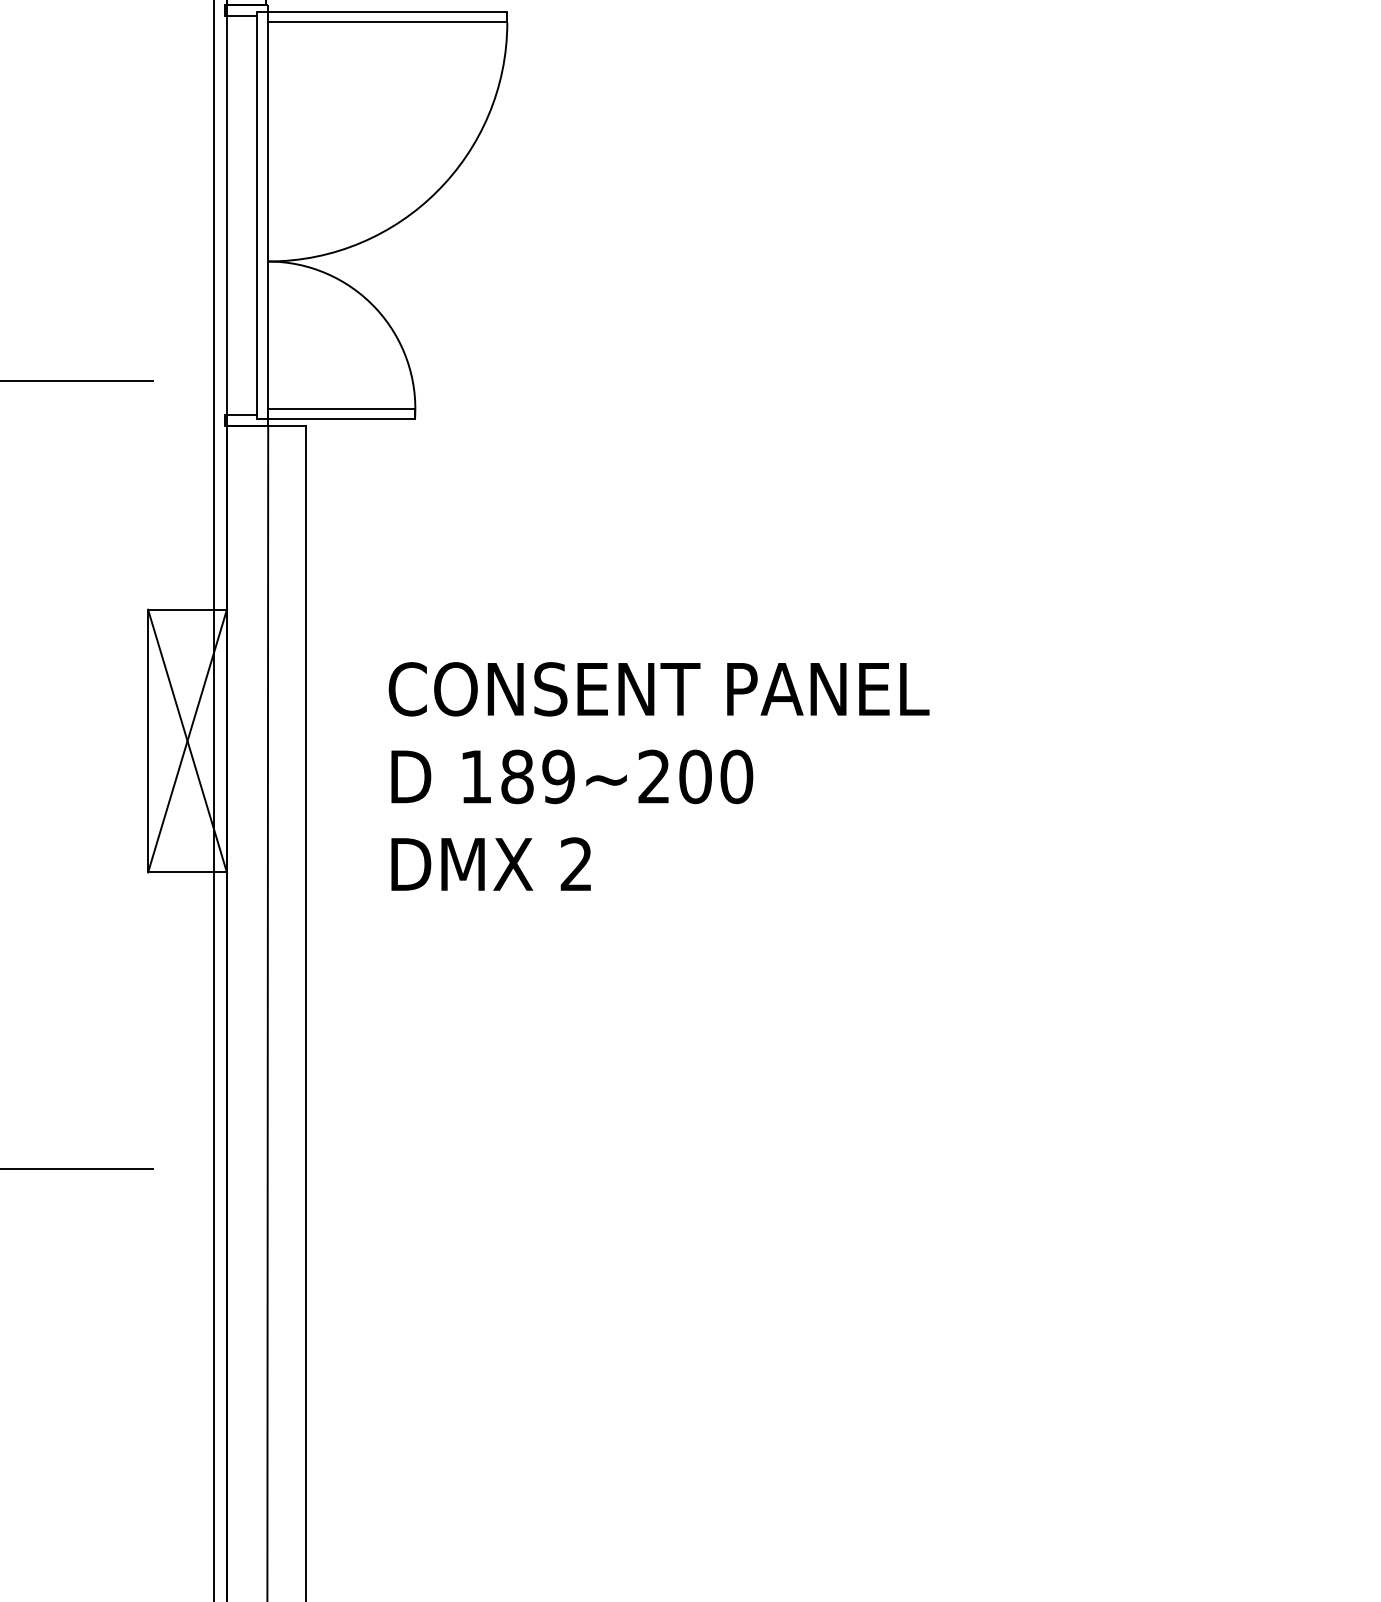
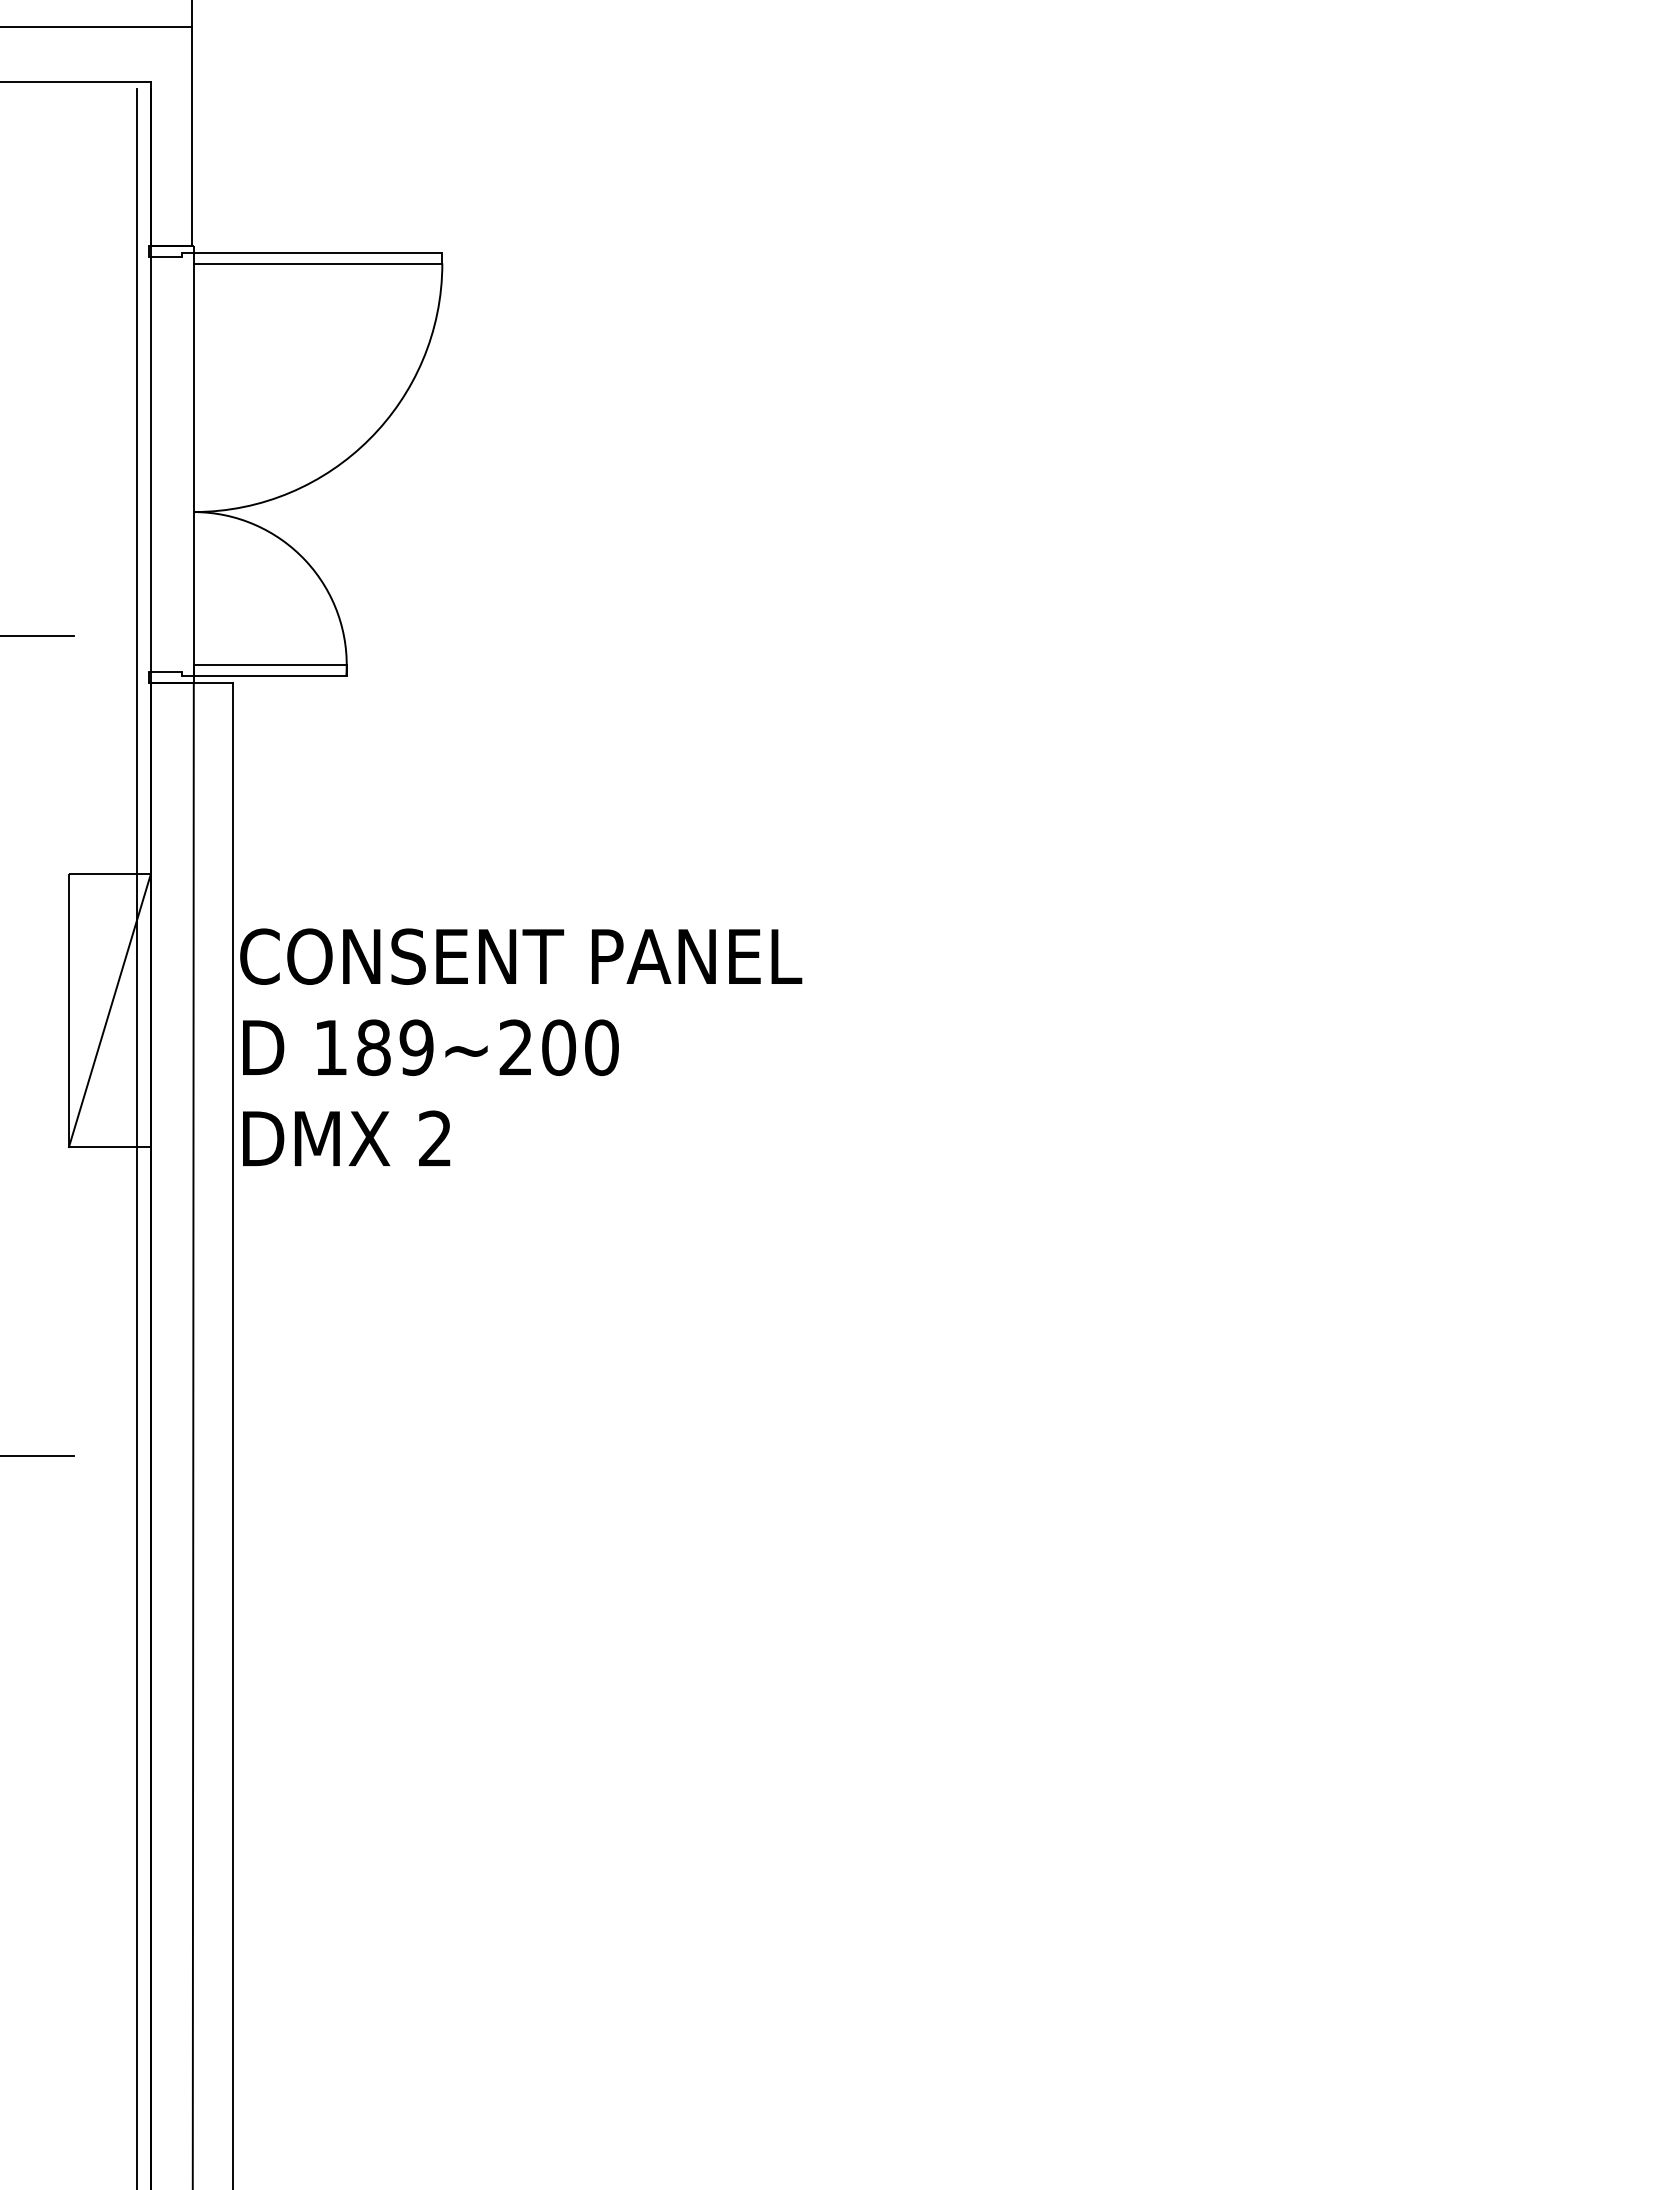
line: (257, 214) -> (182, 463), removed
line: (187, 741) -> (109, 1010), removed
text: (659, 775) -> (521, 1046), moved

